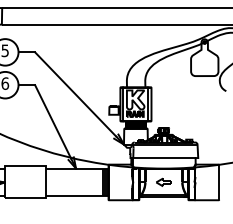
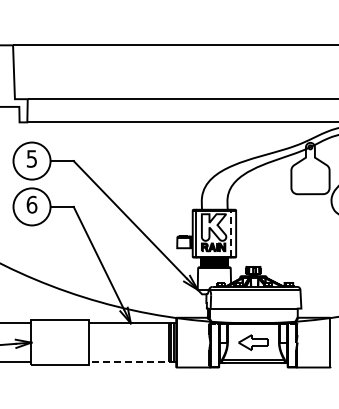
line: (148, 104) -> (231, 233), solid -> dashed
part: (163, 182) -> (253, 342), size x1.4
line: (77, 195) -> (132, 361), solid -> dashed

